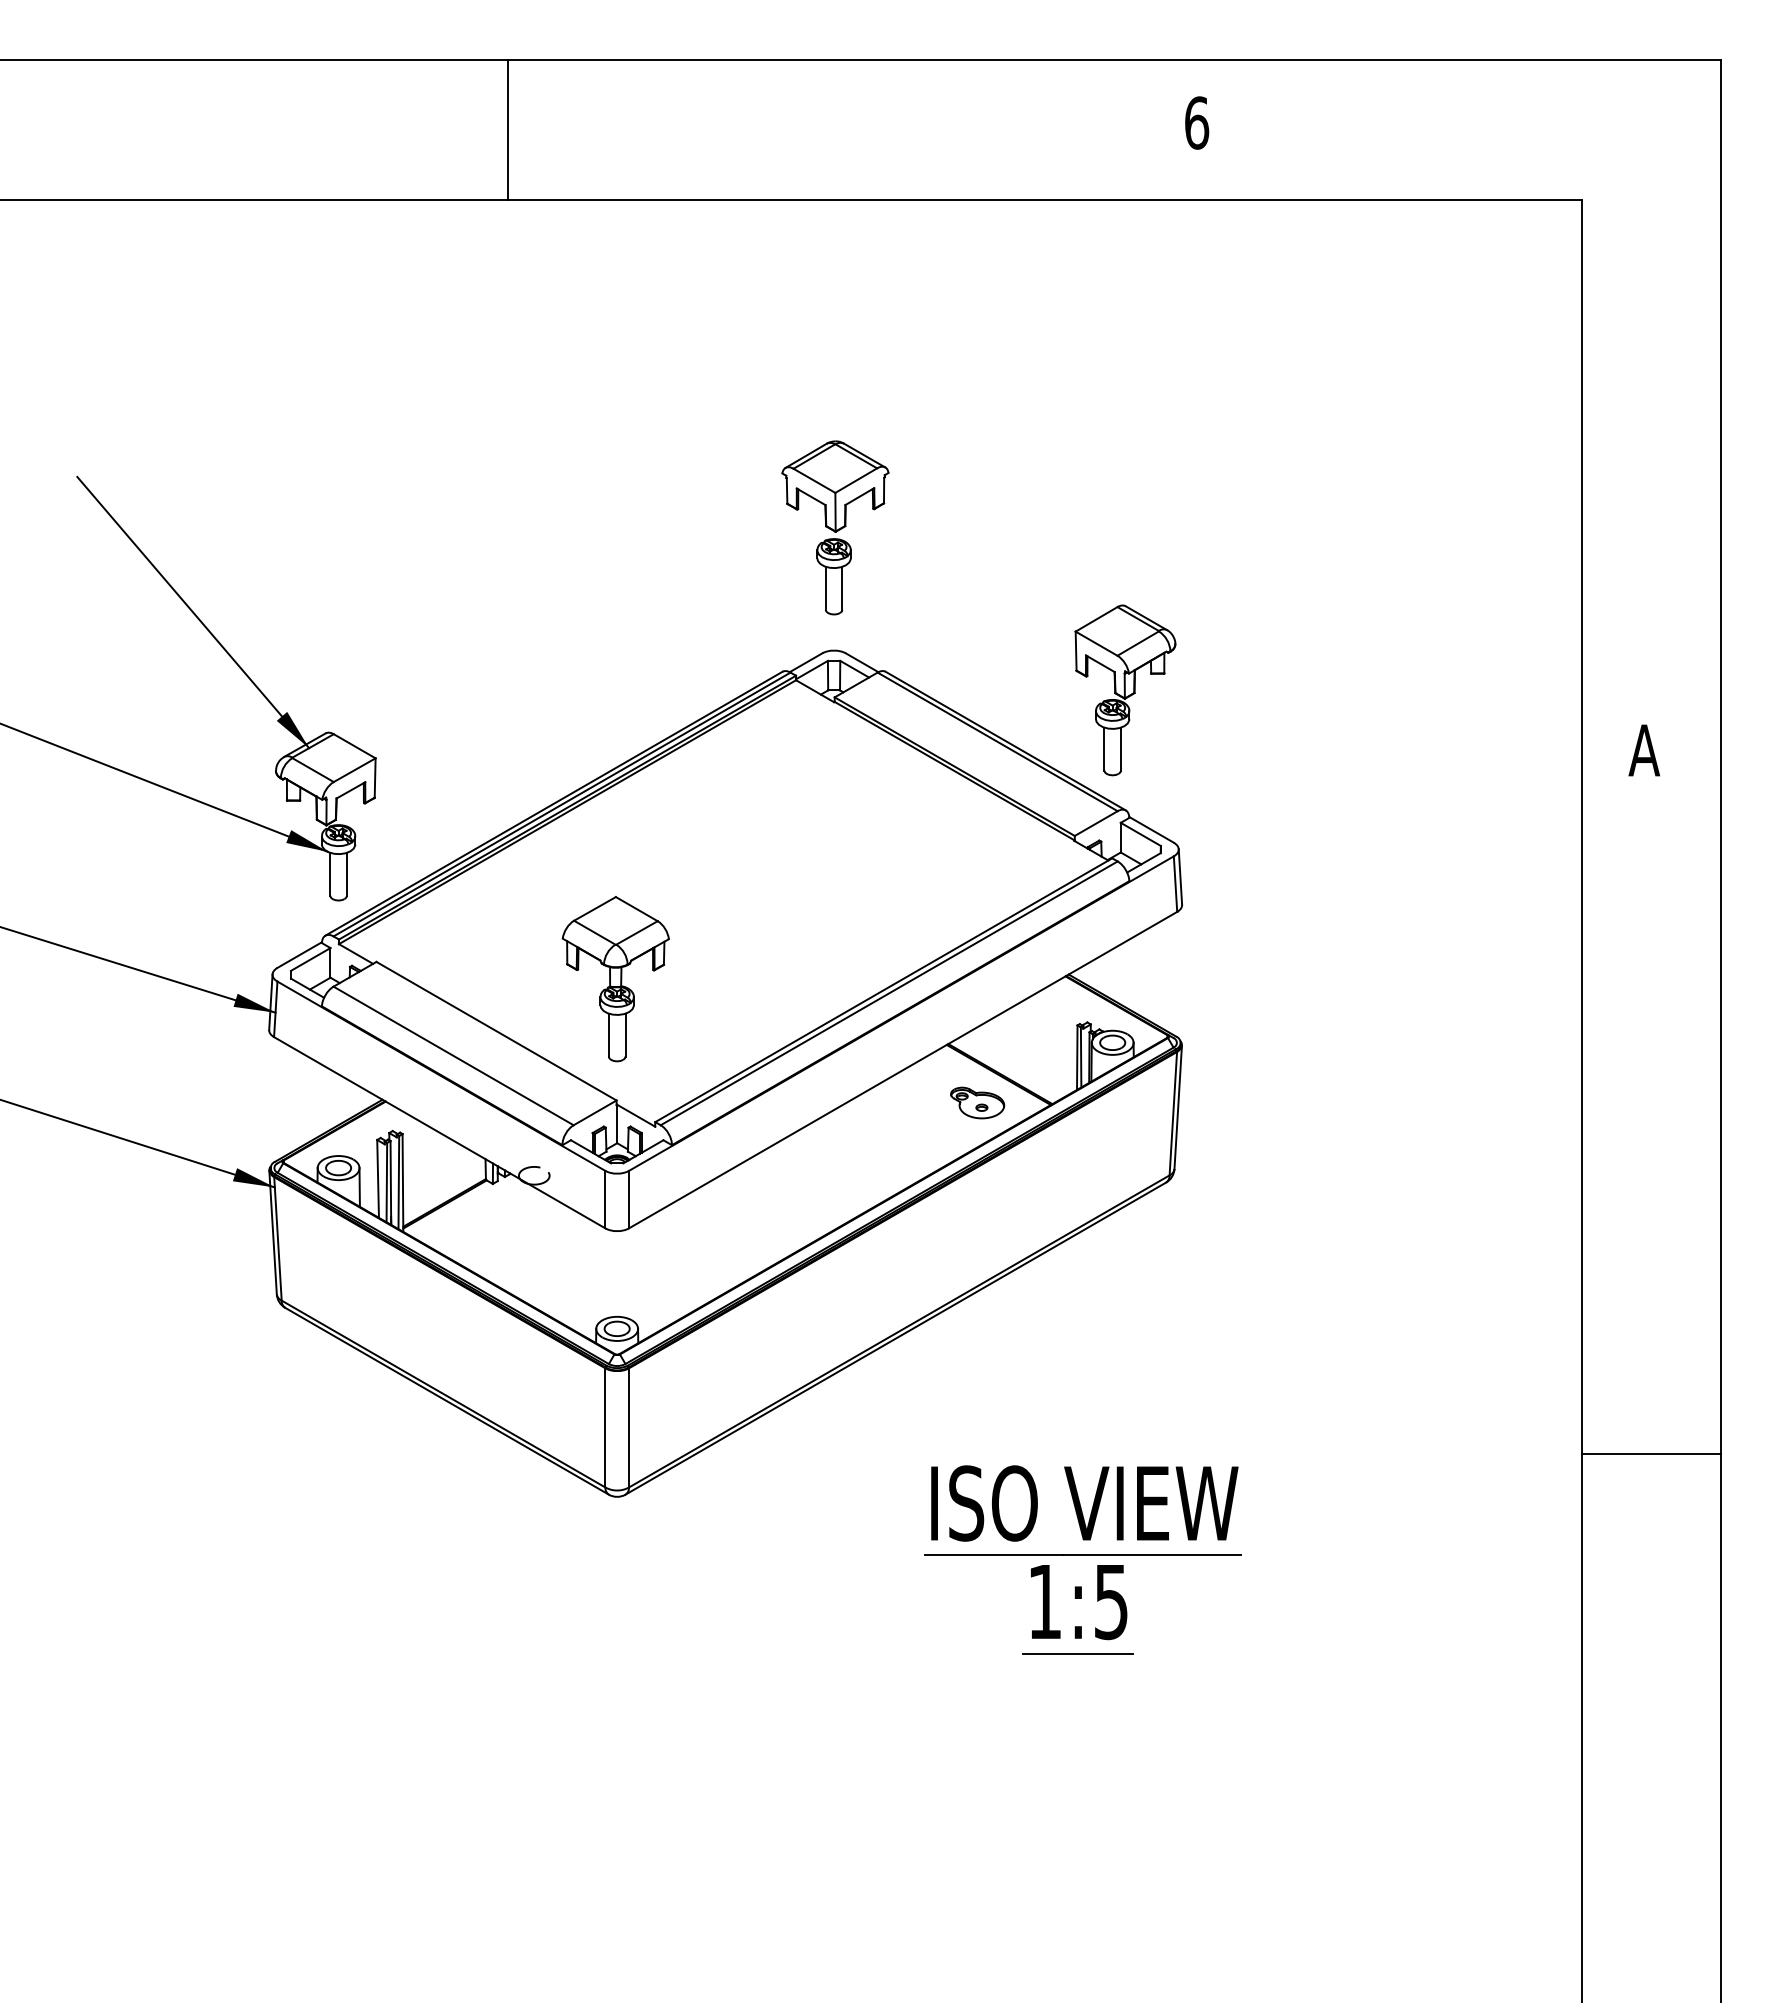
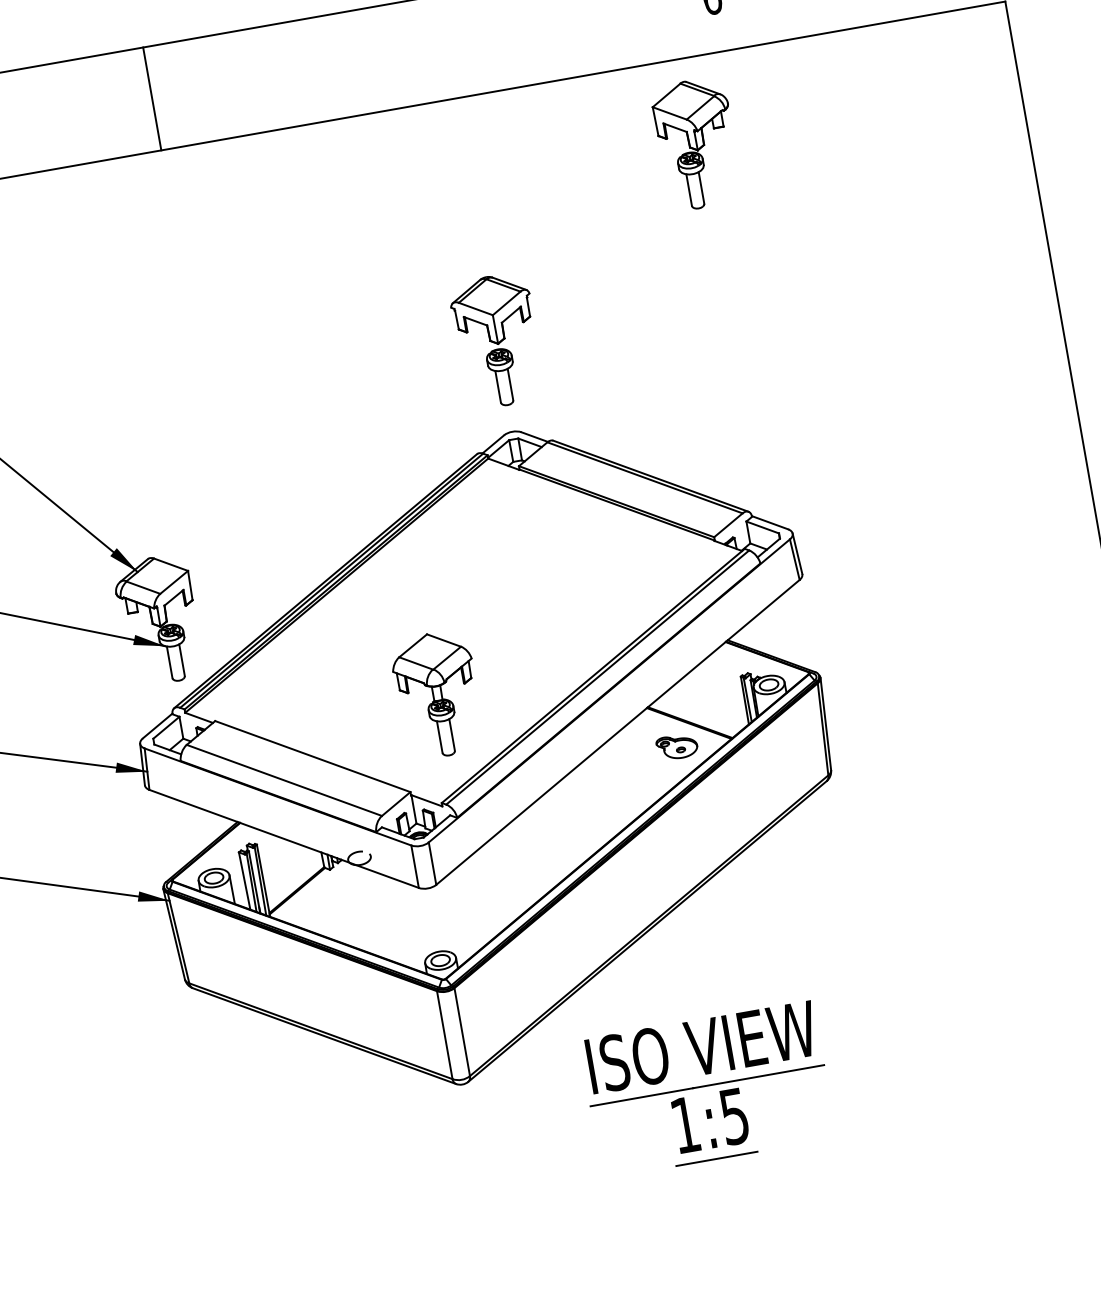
line: (507, 129) -> (151, 98), moved
part: (1125, 690) -> (697, 144), moved
part: (615, 979) -> (437, 695), moved
part: (1082, 1559) -> (707, 1088), moved

